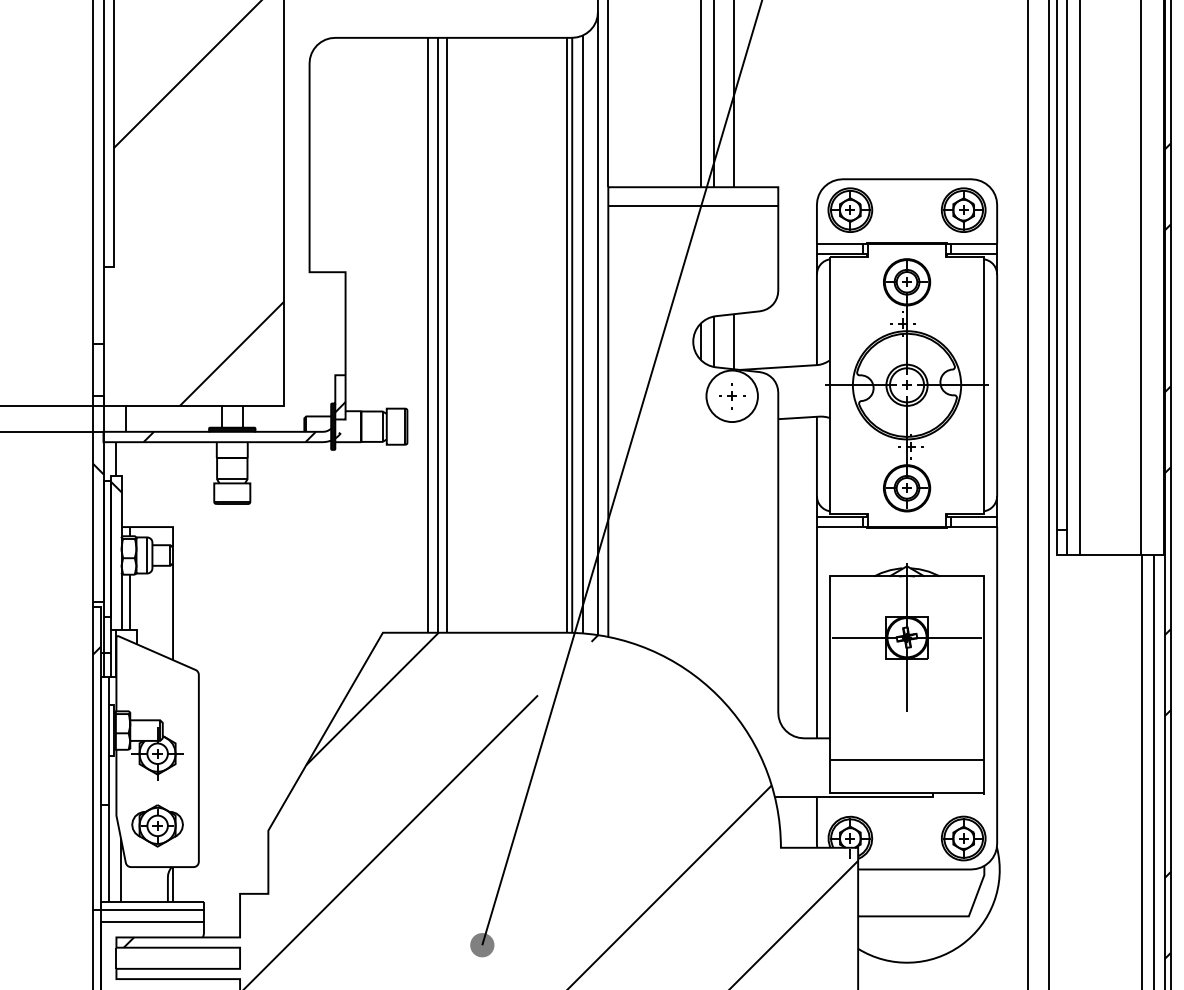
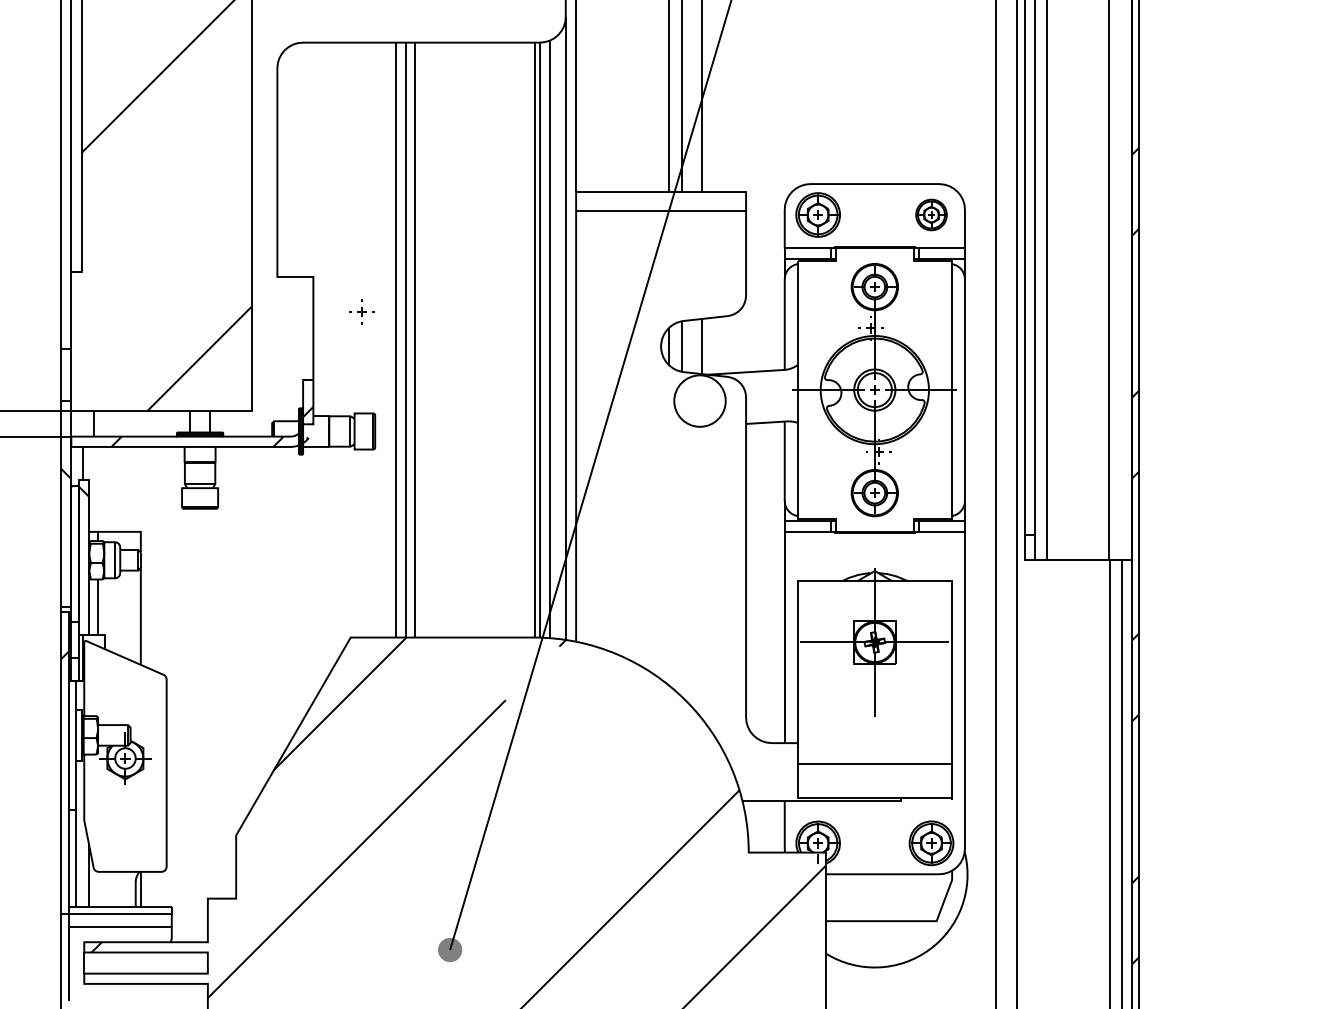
part: (963, 209) -> (931, 214), size x0.7
part: (731, 395) -> (361, 311), moved
part: (157, 825) -> (125, 830), removed

